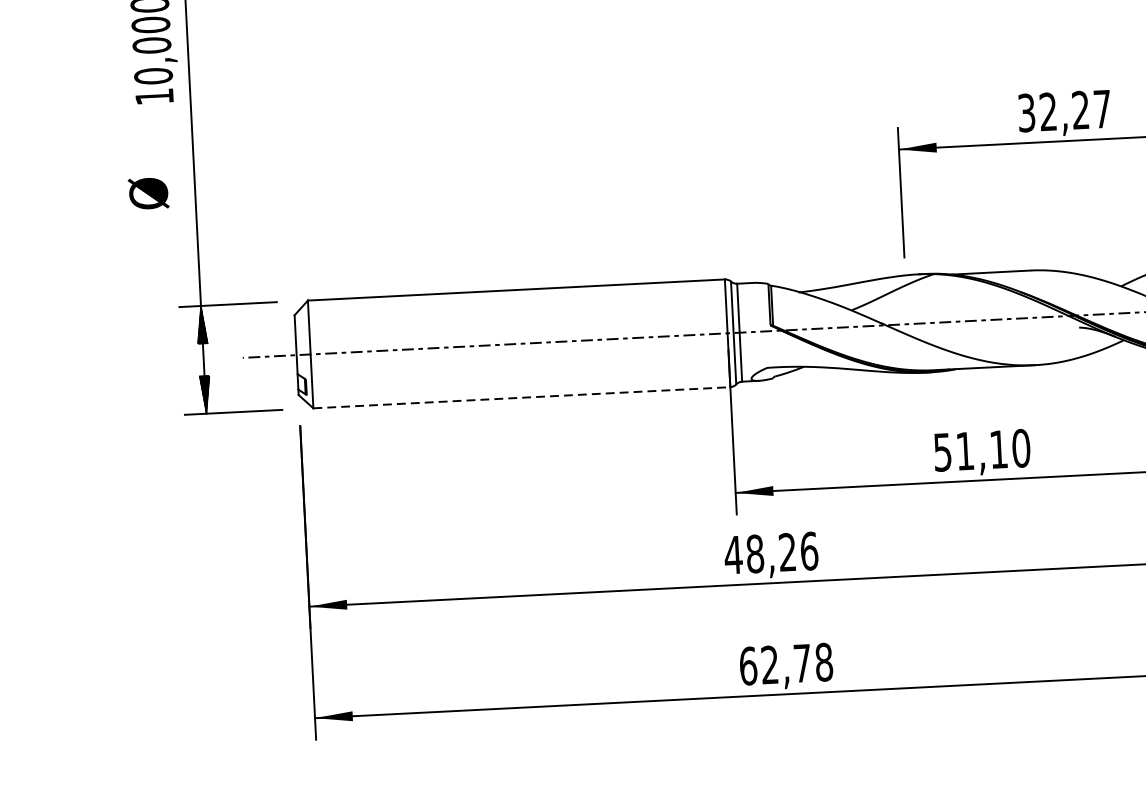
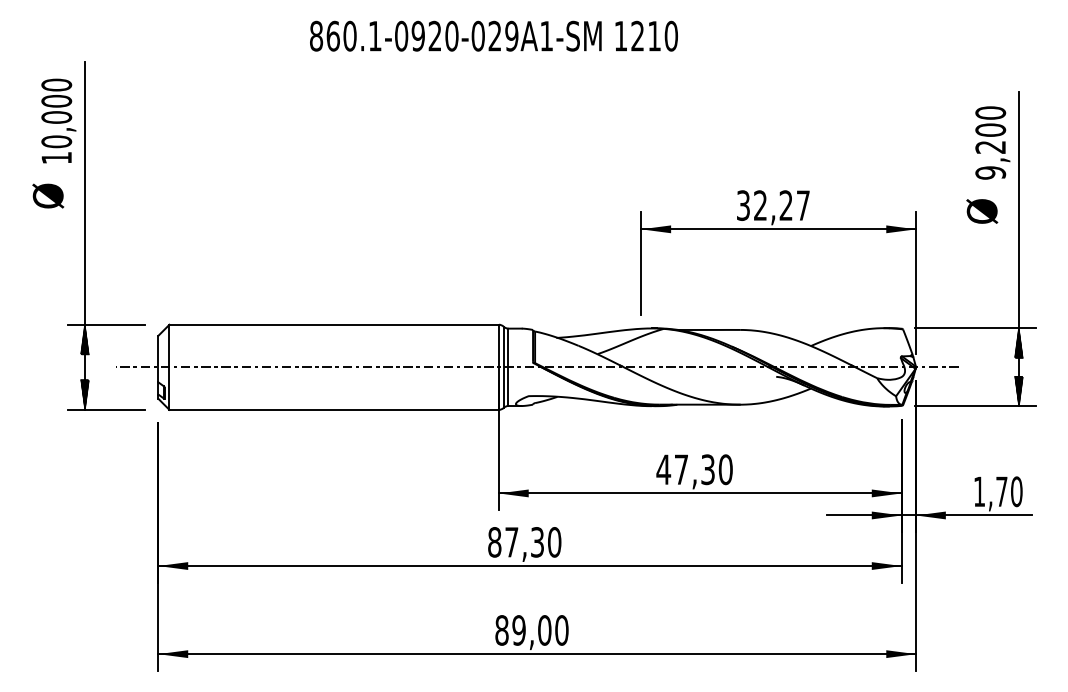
text: (148, 192) -> (48, 195), moved
line: (522, 397) -> (334, 409), dashed -> solid
text: (970, 450) -> (685, 469), 51,10 -> 47,30
text: (771, 553) -> (524, 542), 48,26 -> 87,30
text: (785, 664) -> (531, 630), 62,78 -> 89,00

